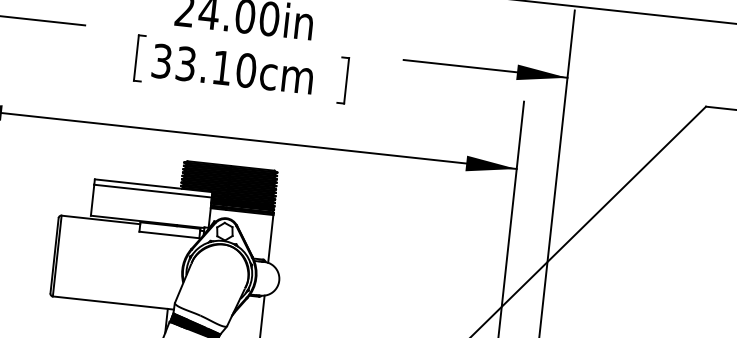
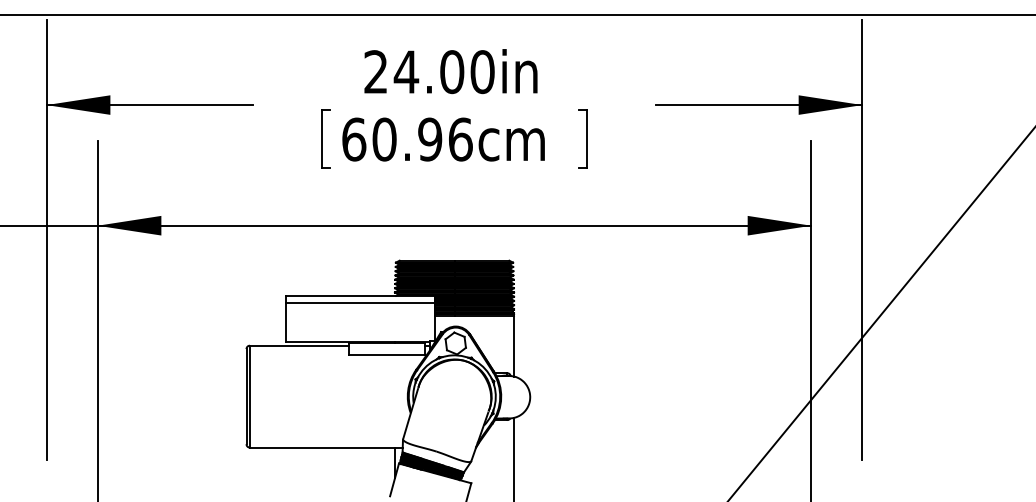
text: (204, 65) -> (407, 139), 33.10cm -> 60.96cm

